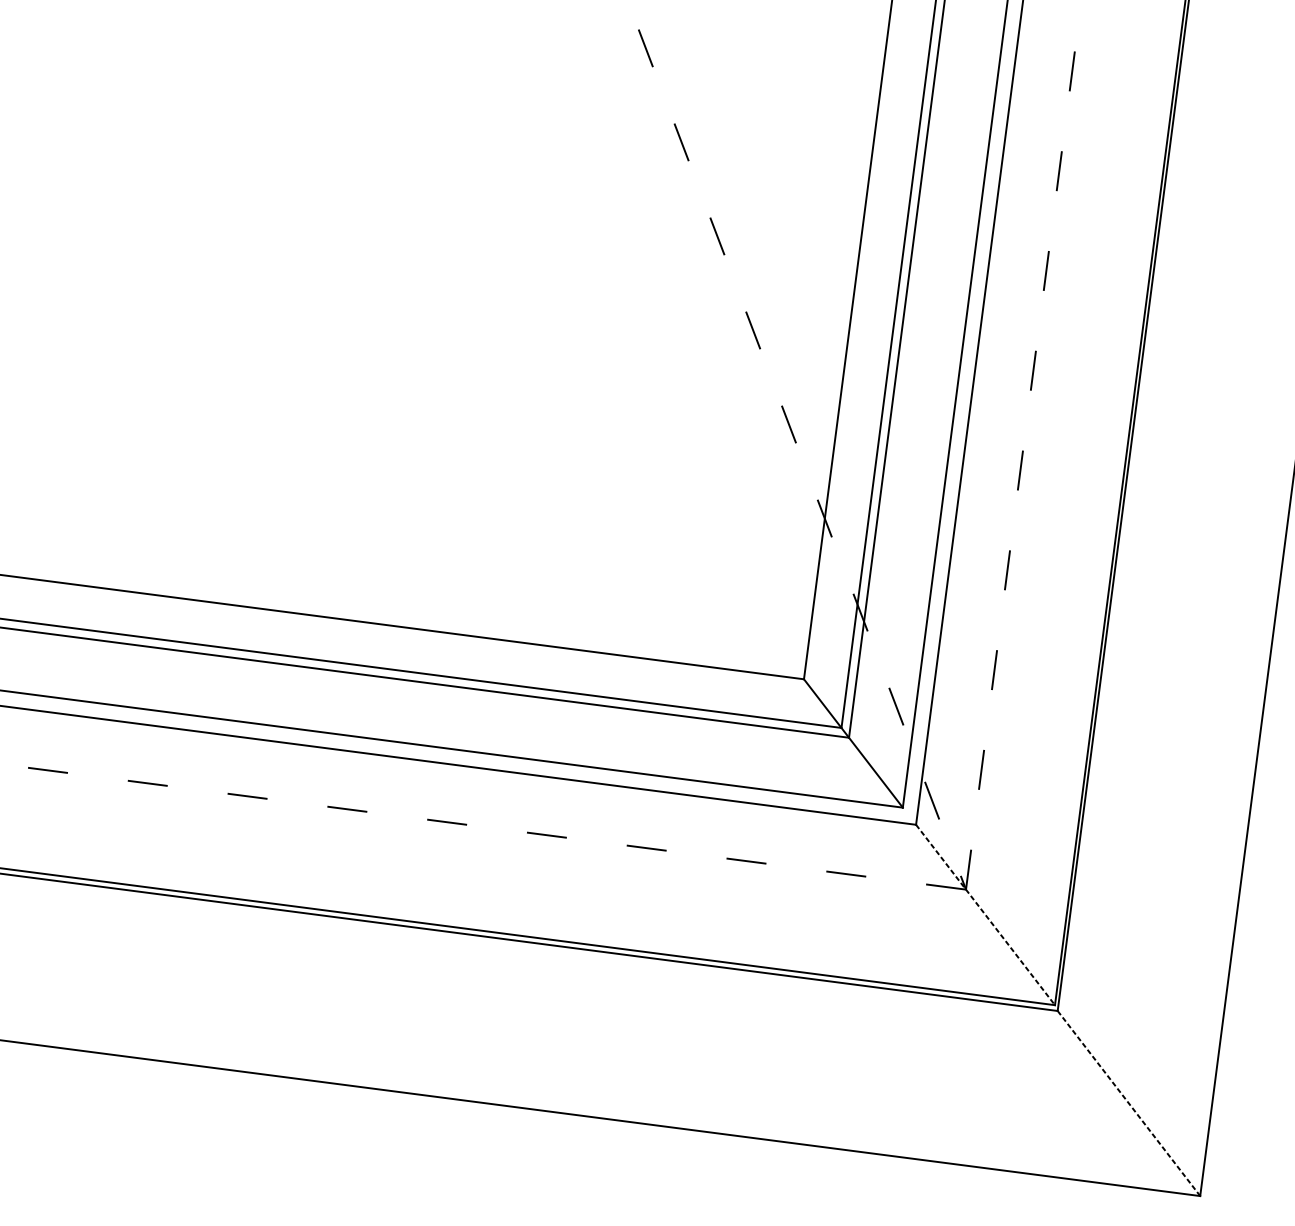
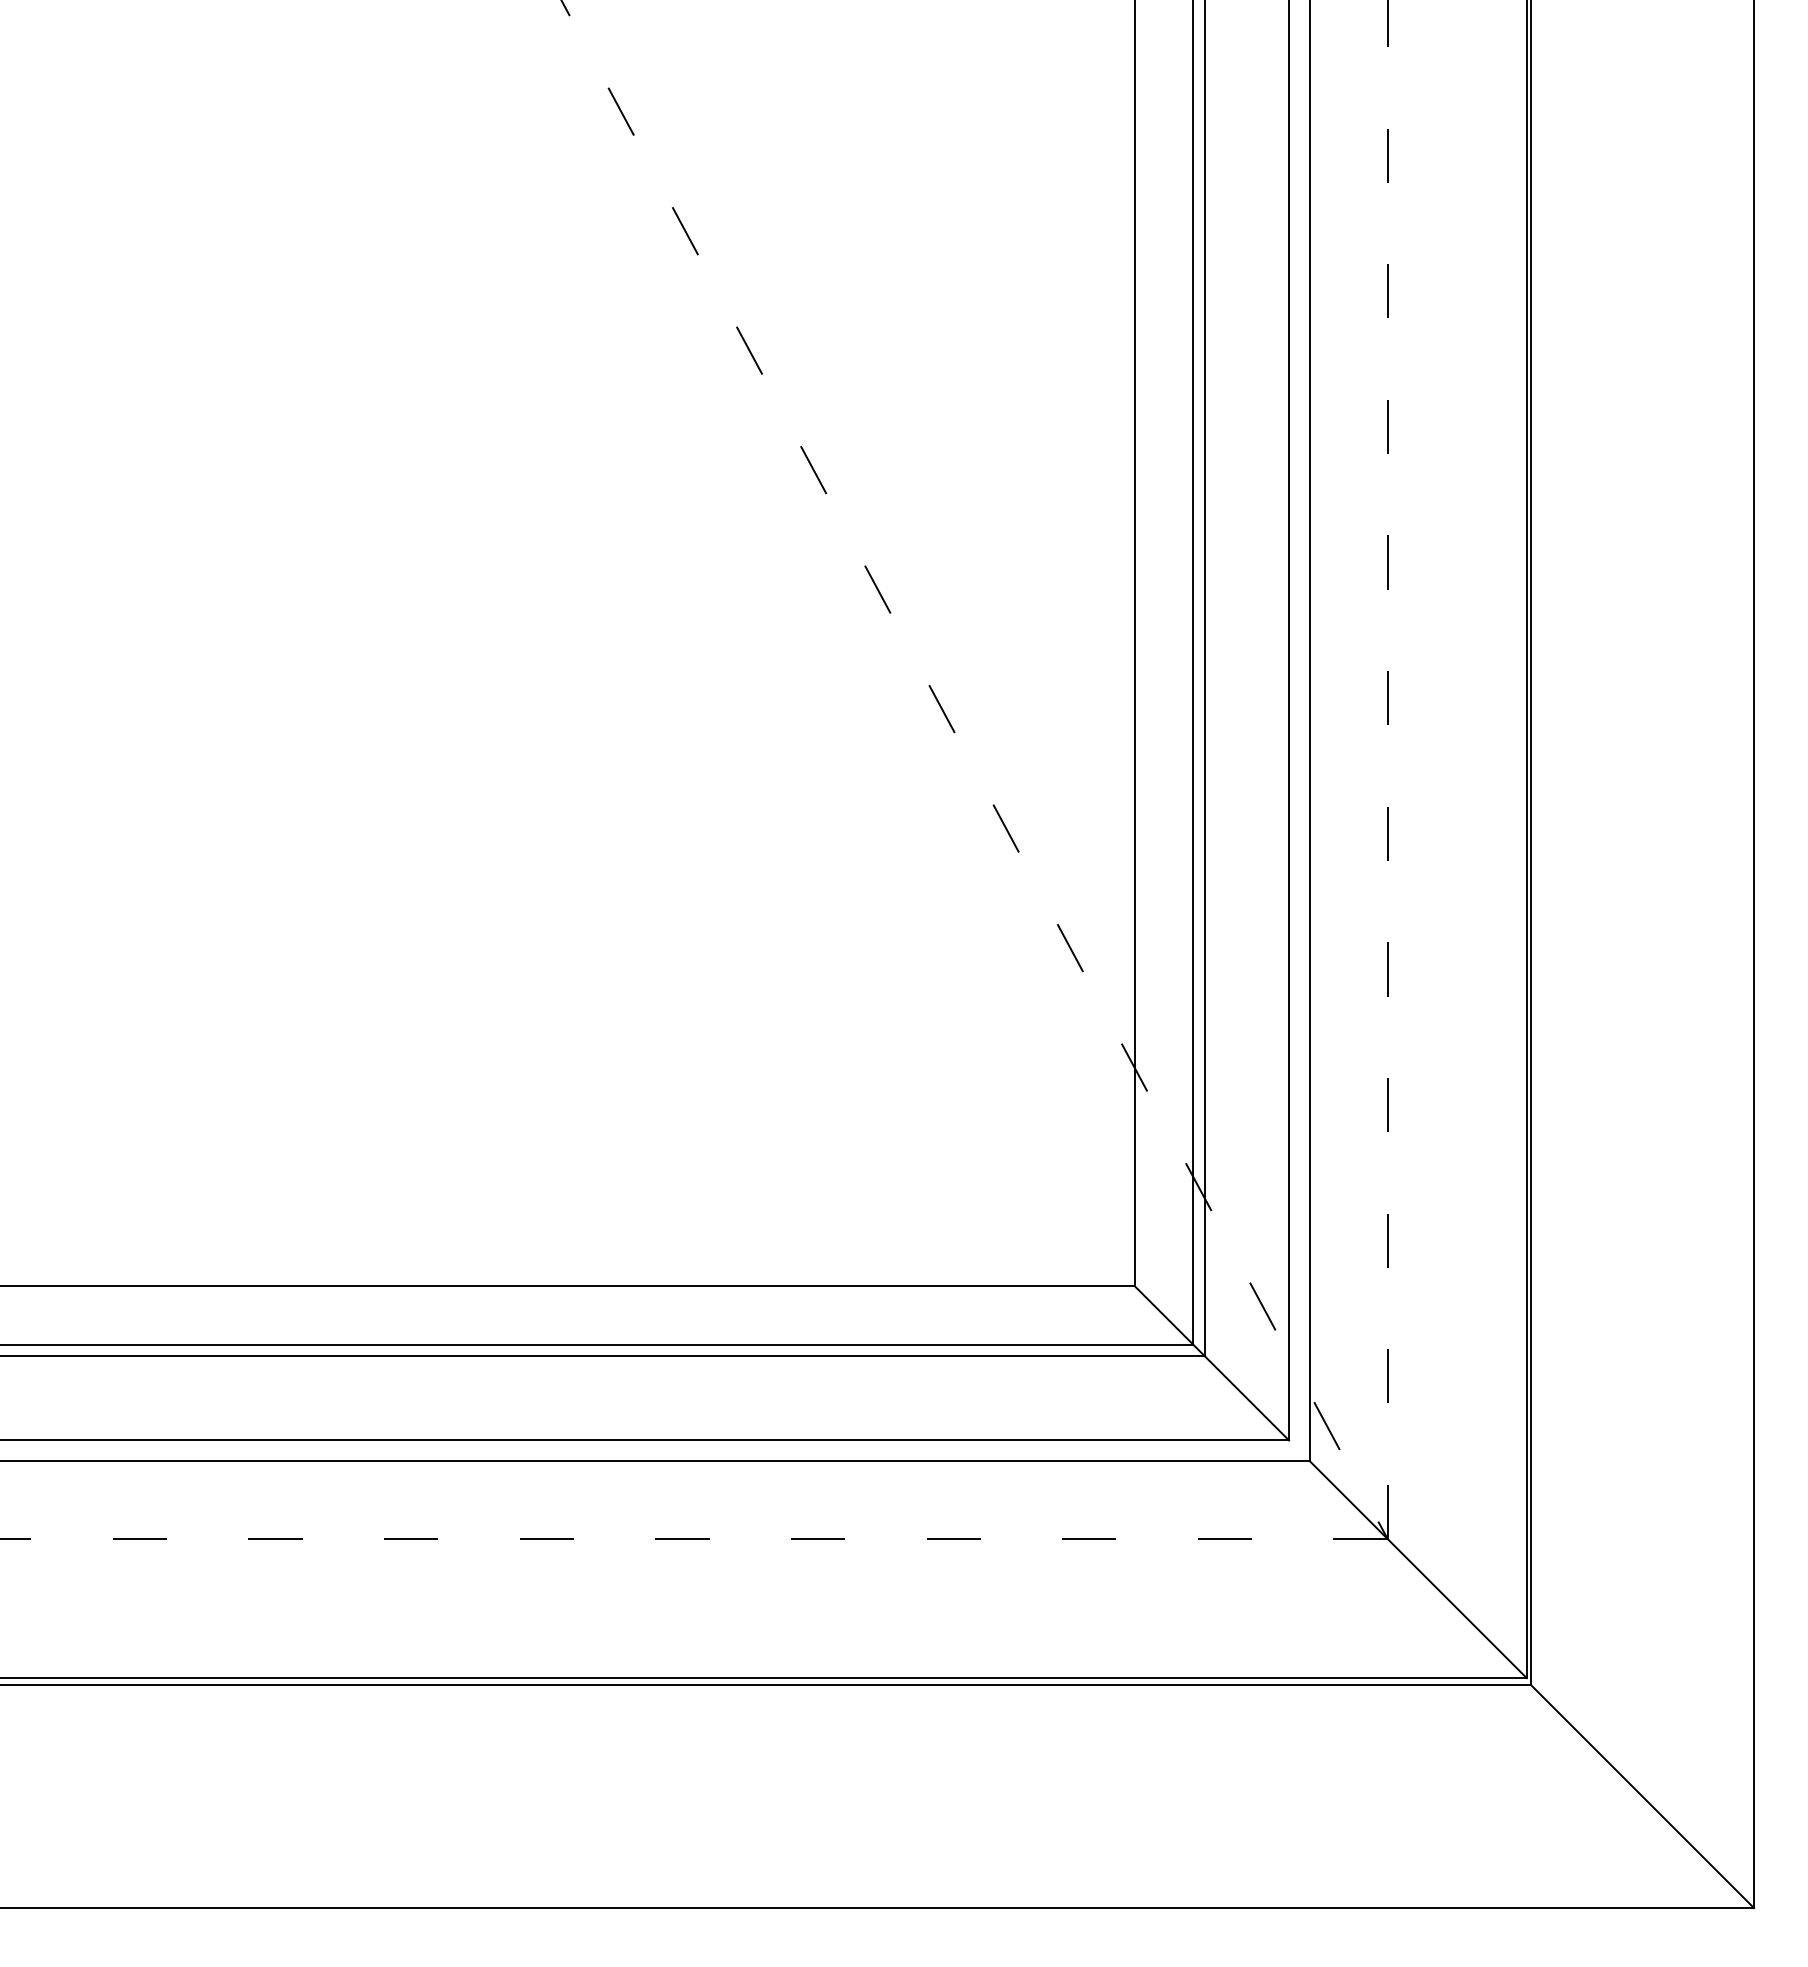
line: (985, 914) -> (1418, 1569), dashed -> solid
line: (1129, 1104) -> (1643, 1797), dashed -> solid

